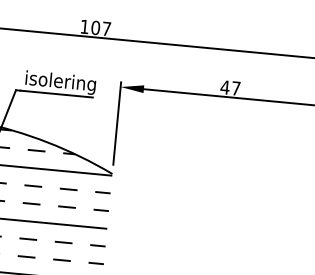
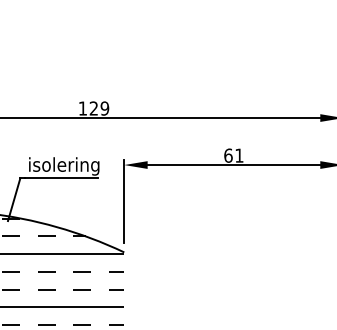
text: (101, 28) -> (99, 108), 107 -> 129
text: (230, 87) -> (233, 155), 47 -> 61

